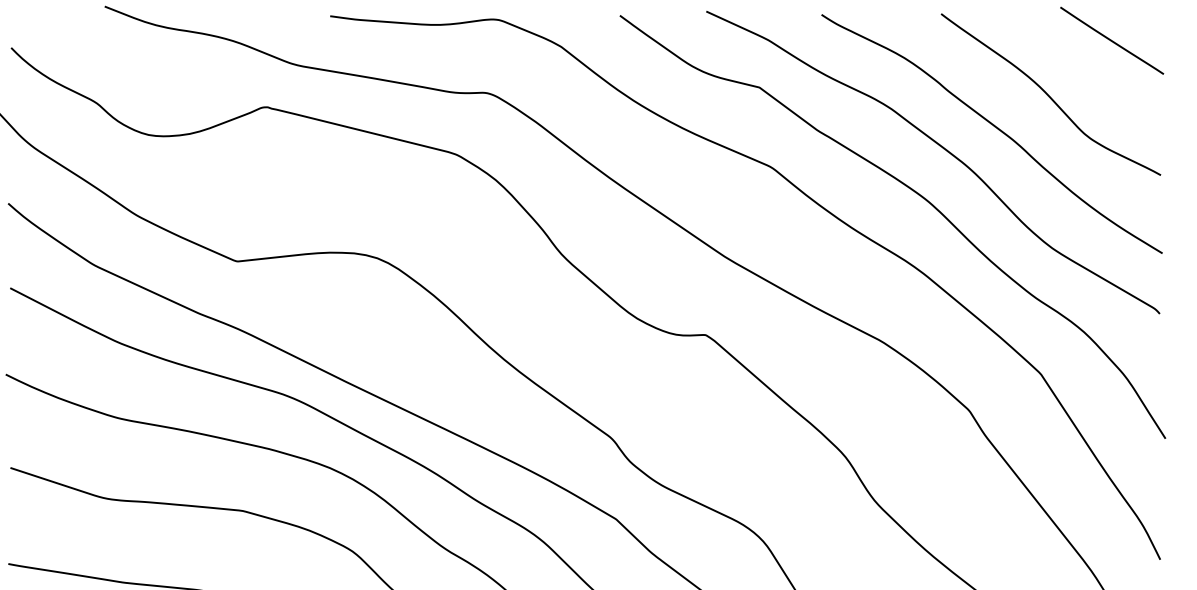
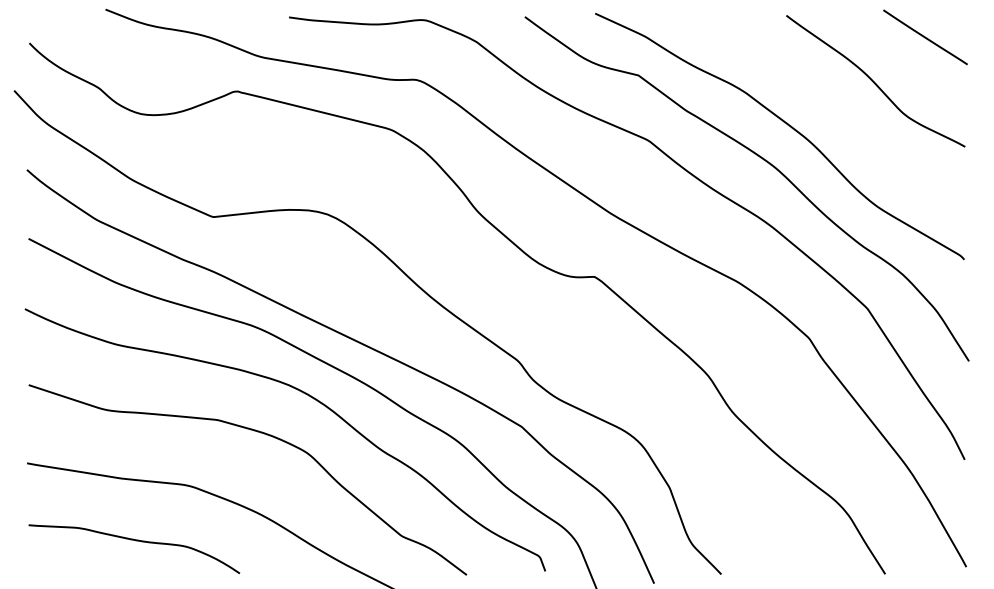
curve: (995, 128) -> (830, 108), removed

